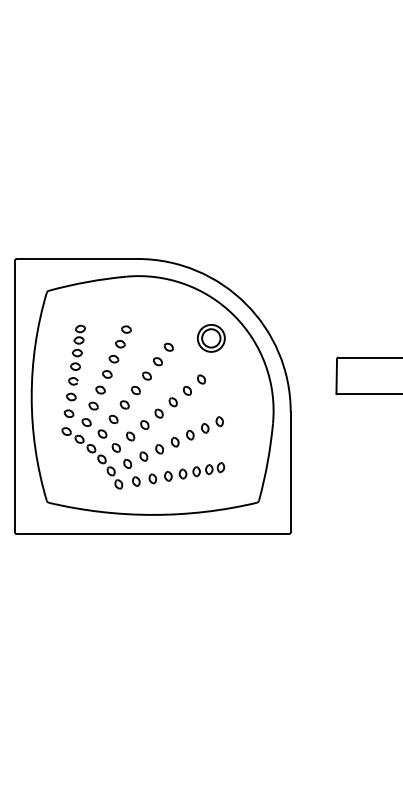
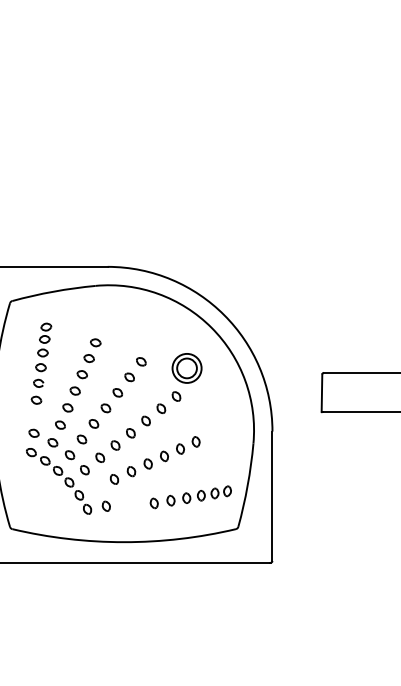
part: (211, 338) -> (187, 368), moved
part: (75, 362) -> (40, 363), moved
part: (127, 463) -> (96, 486), removed
part: (186, 473) -> (190, 497), moved

